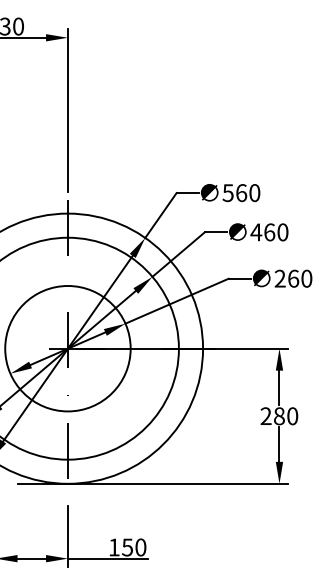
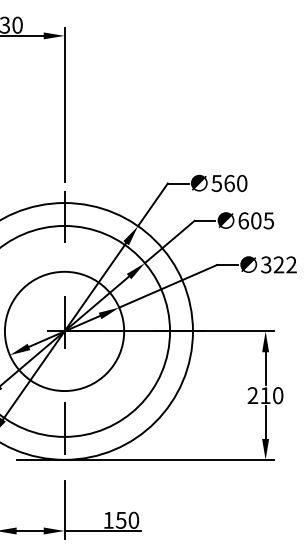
text: (269, 232) -> (256, 220), 460 -> 605
text: (293, 278) -> (278, 264), 260 -> 322
text: (279, 416) -> (265, 395), 280 -> 210

